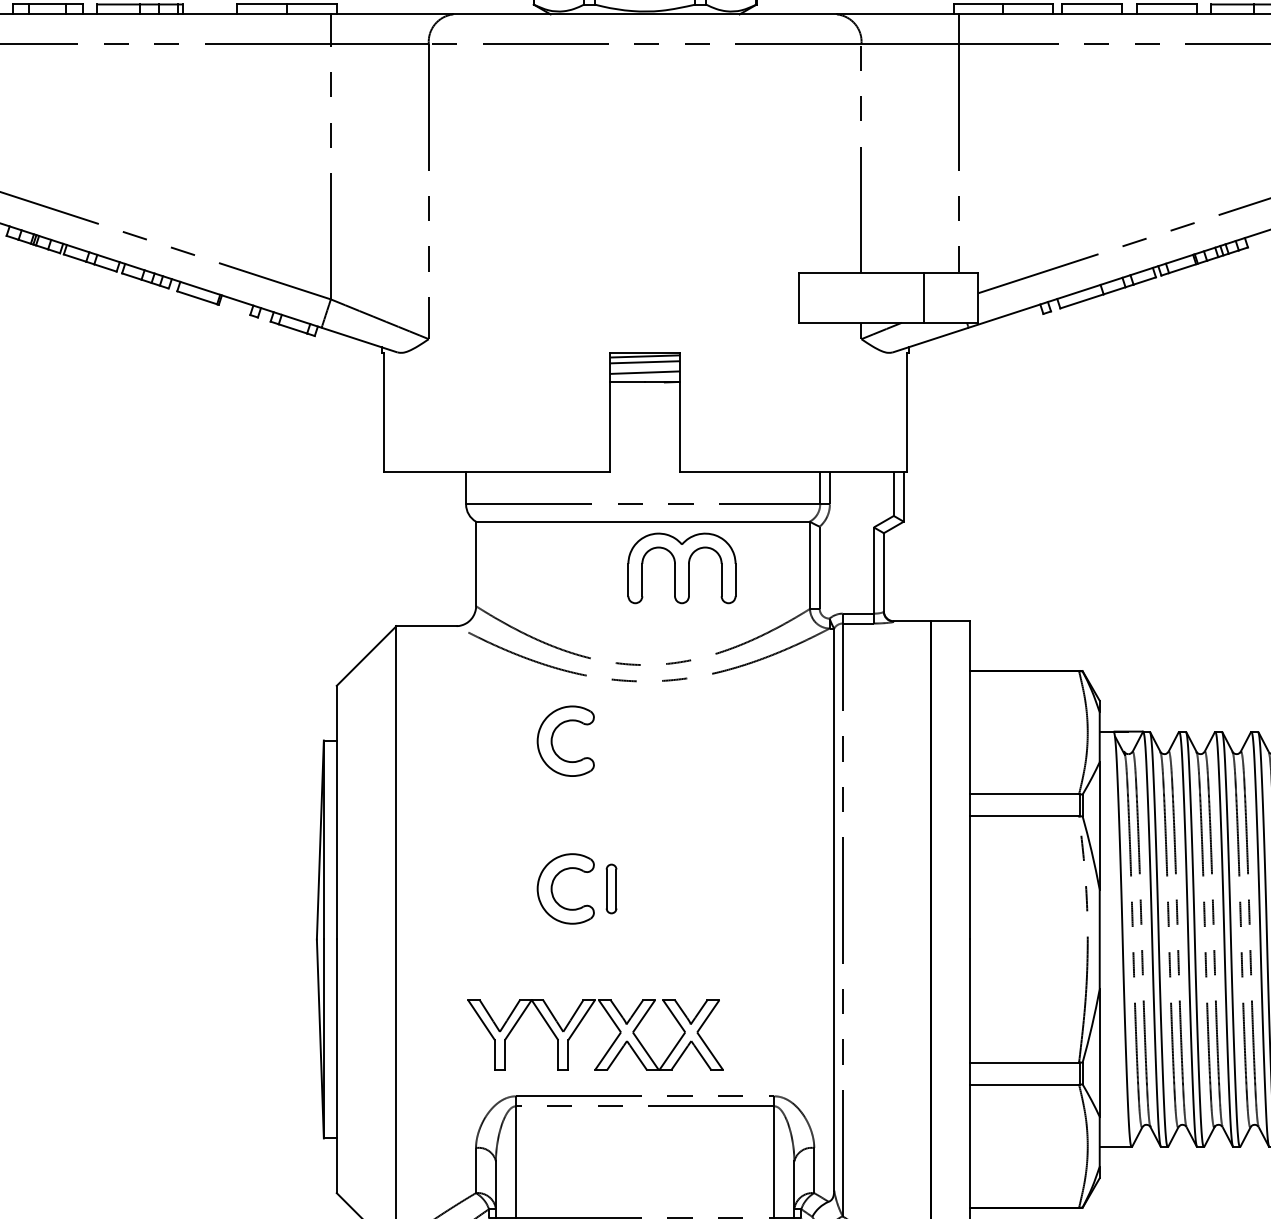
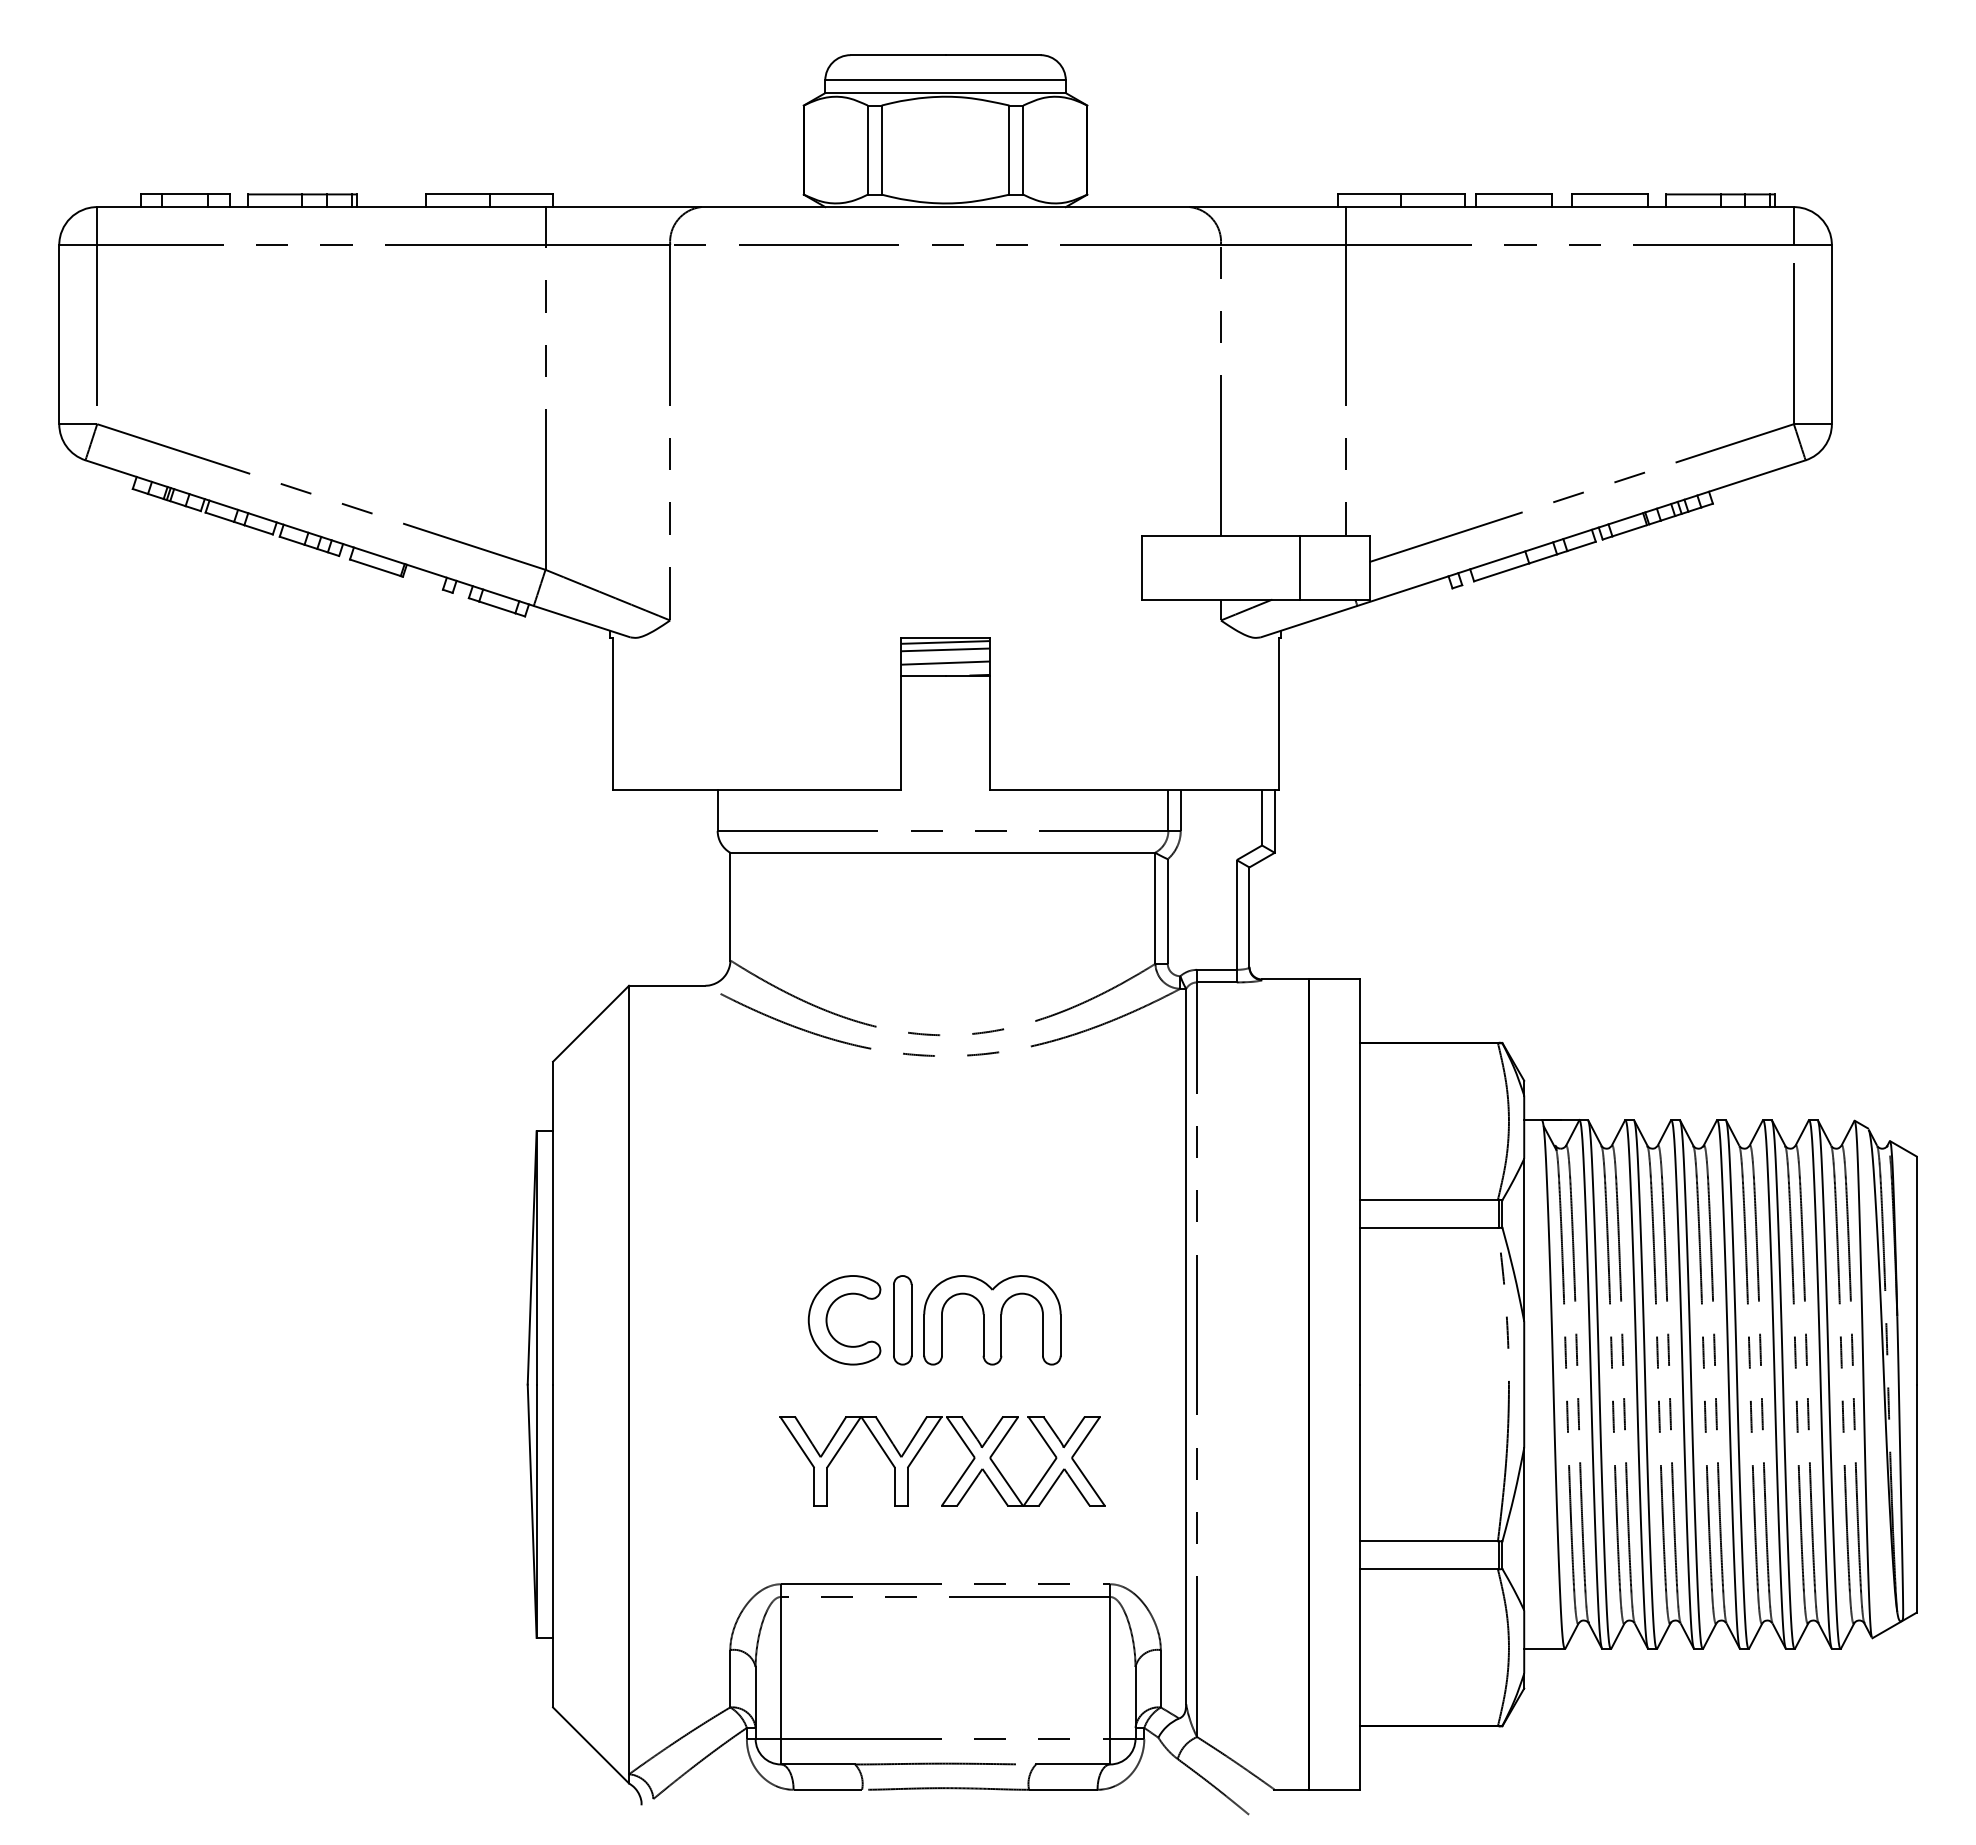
part: (682, 568) -> (992, 1320), moved
part: (552, 741) -> (827, 1132), removed
part: (611, 889) -> (902, 1320), size x1.43
part: (609, 1047) -> (960, 1476), moved

